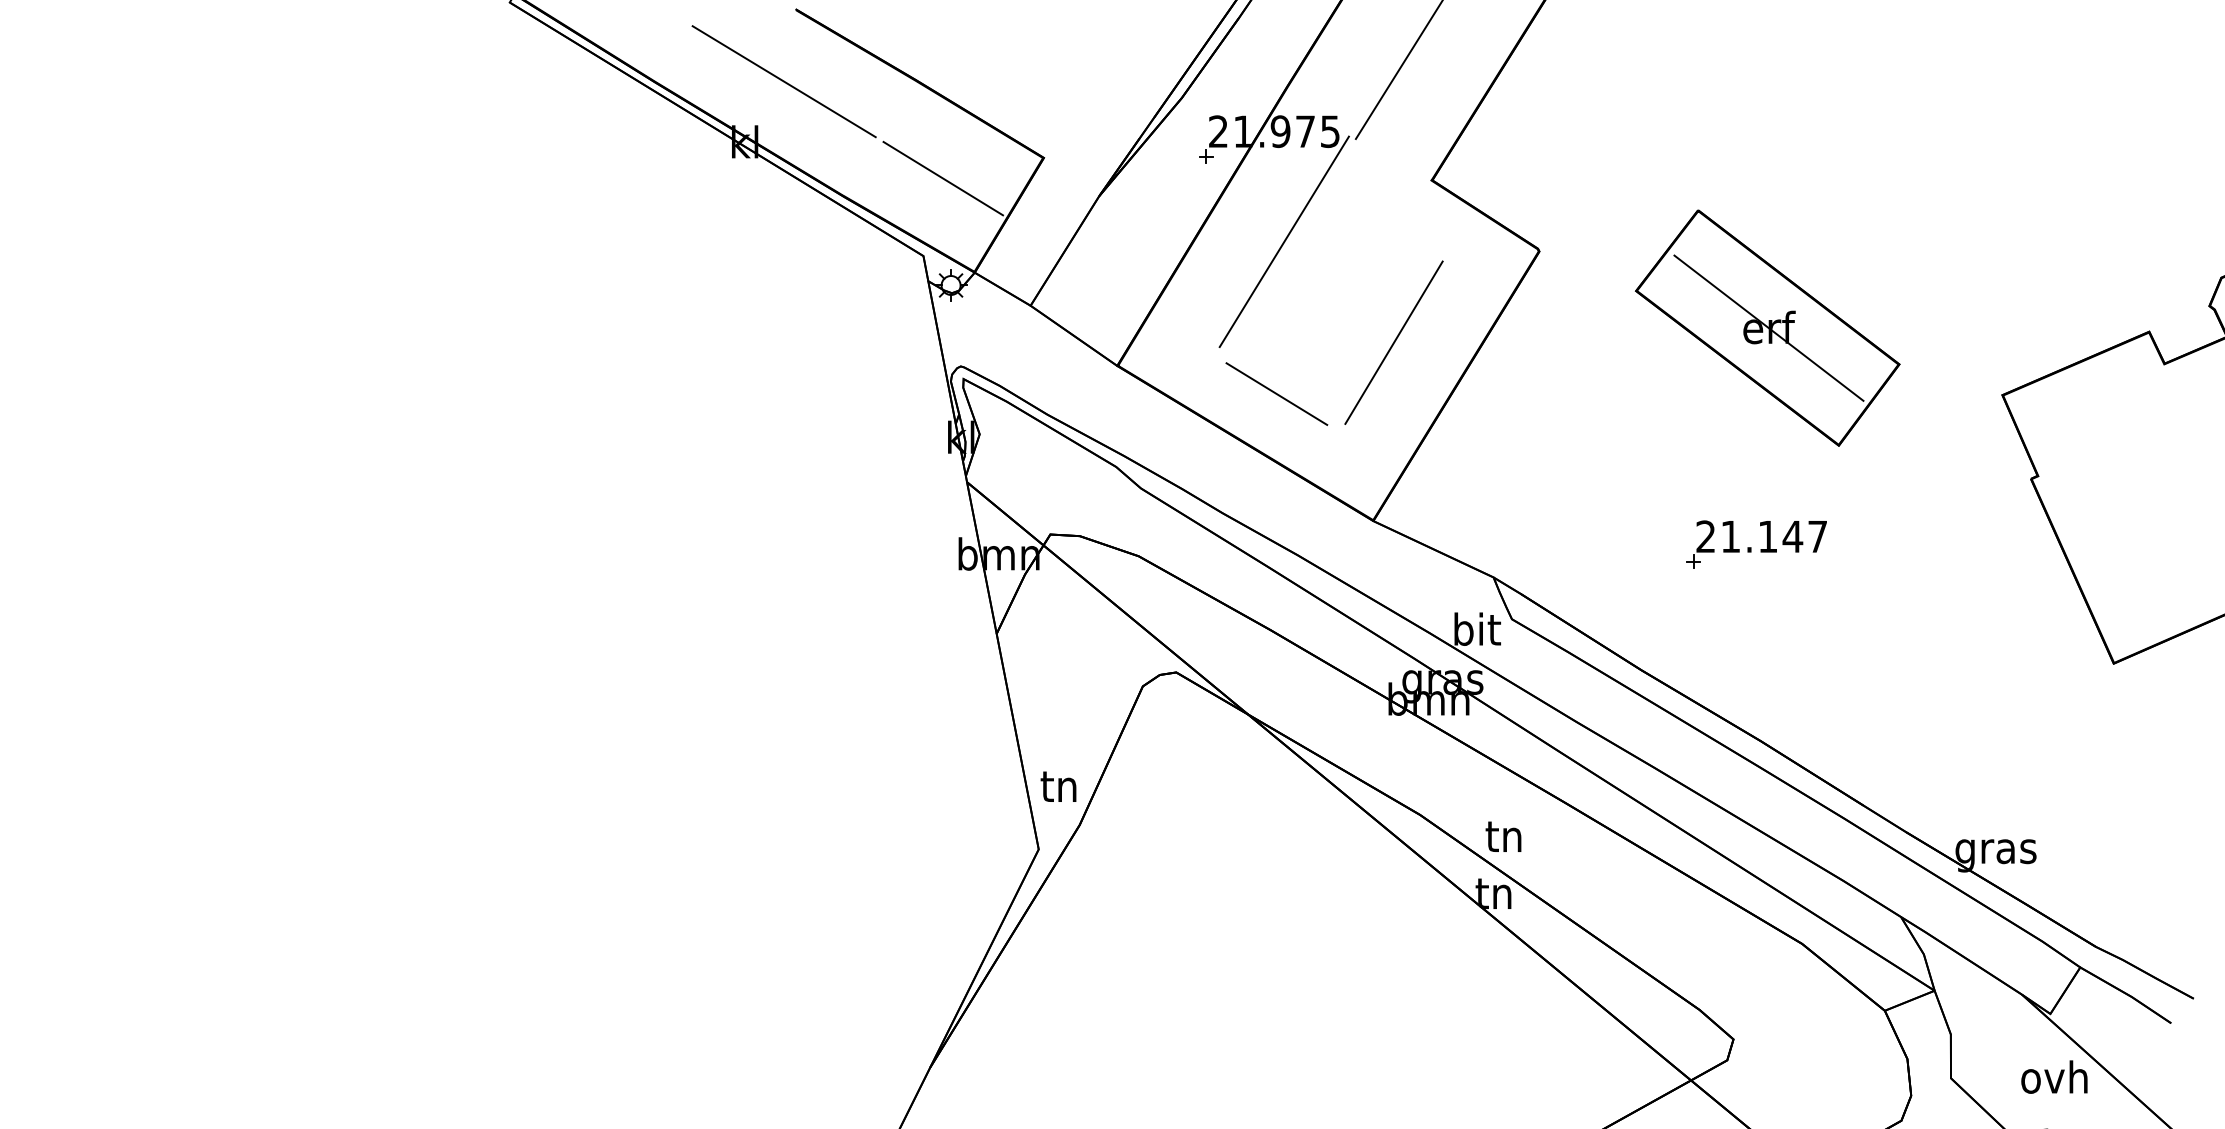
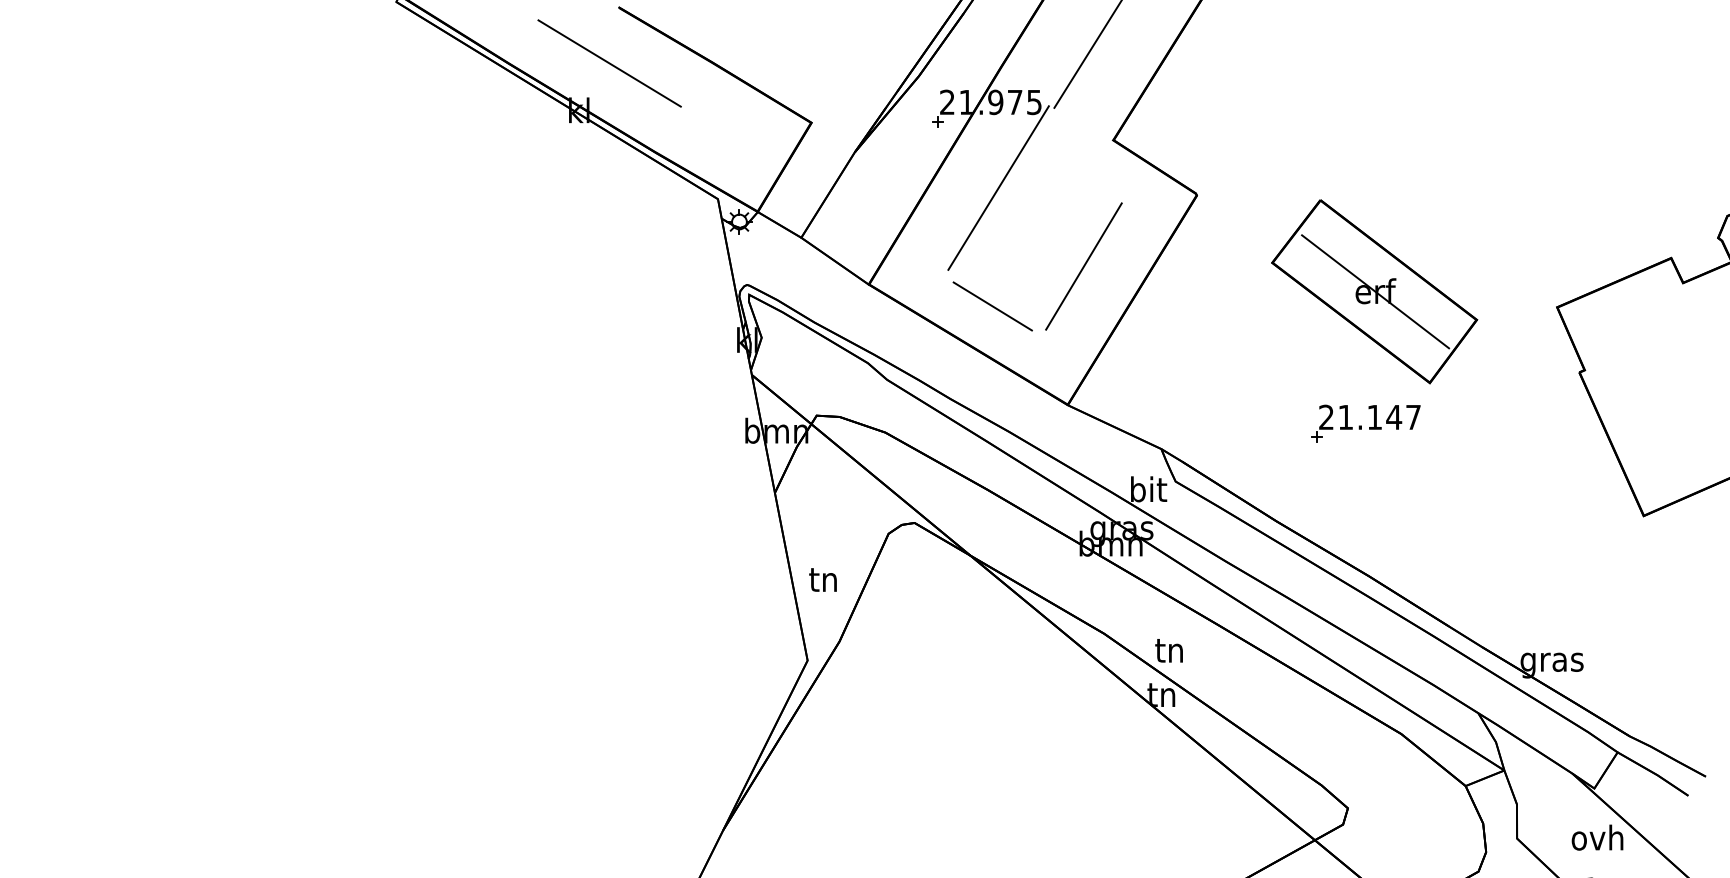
line: (943, 178) -> (733, 138), removed
part: (1767, 327) -> (1374, 291), moved
text: (1058, 786) -> (823, 579), moved

